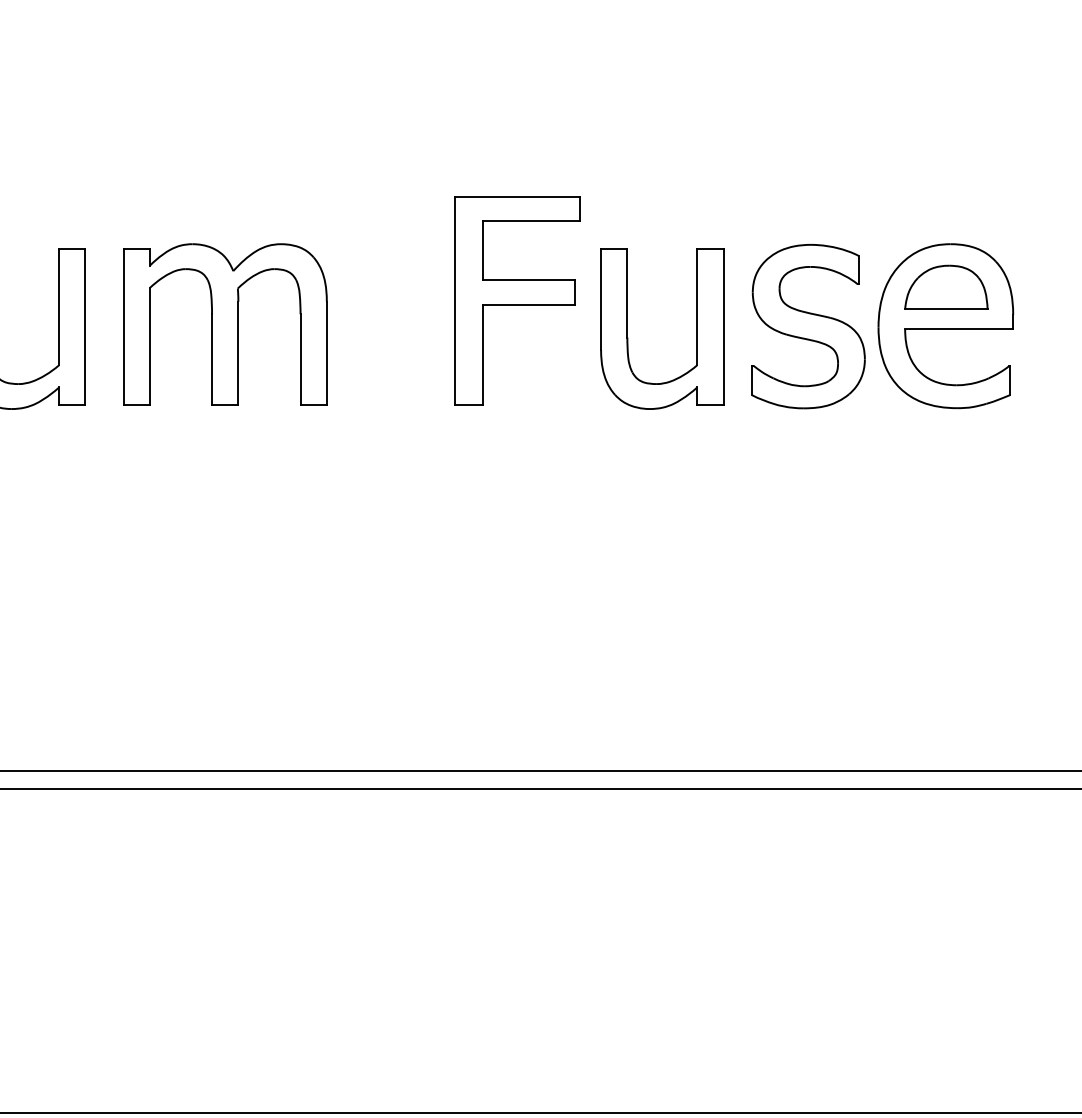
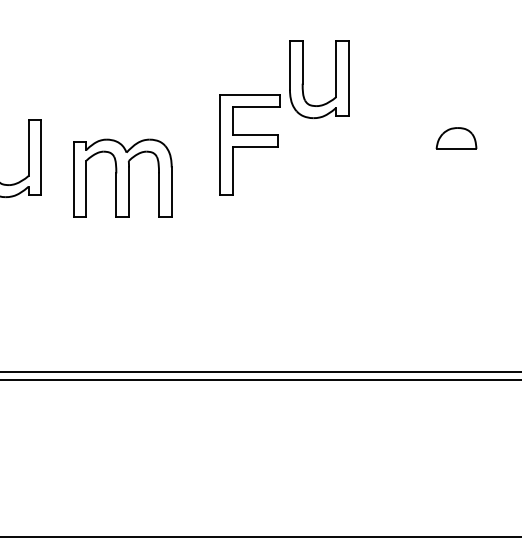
part: (224, 322) -> (122, 177), moved
part: (882, 324) -> (425, 156), removed
part: (629, 328) -> (303, 79), moved

